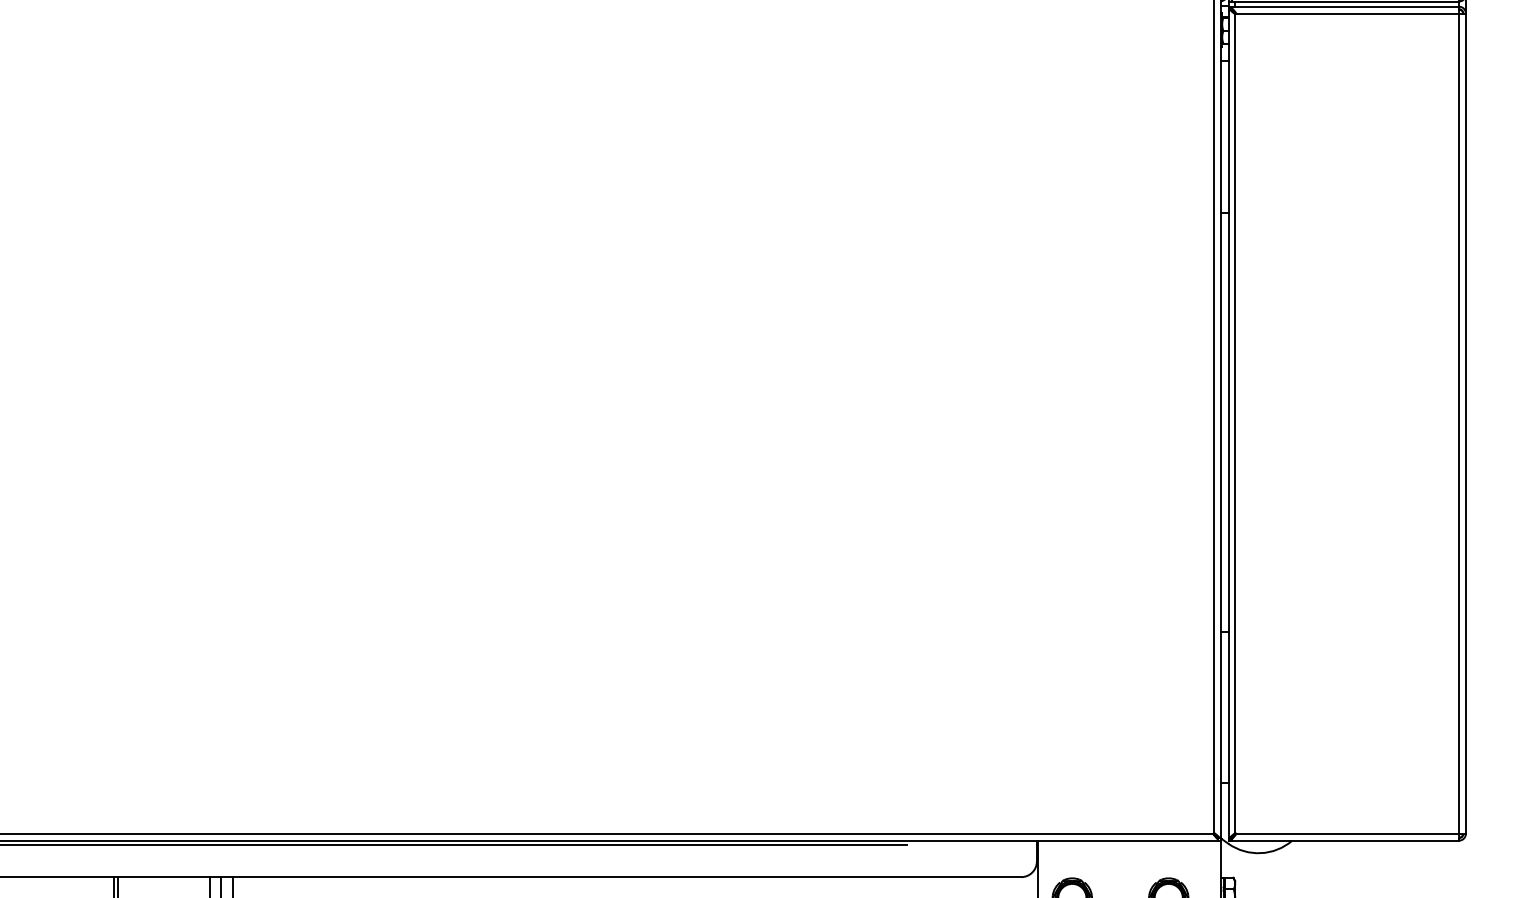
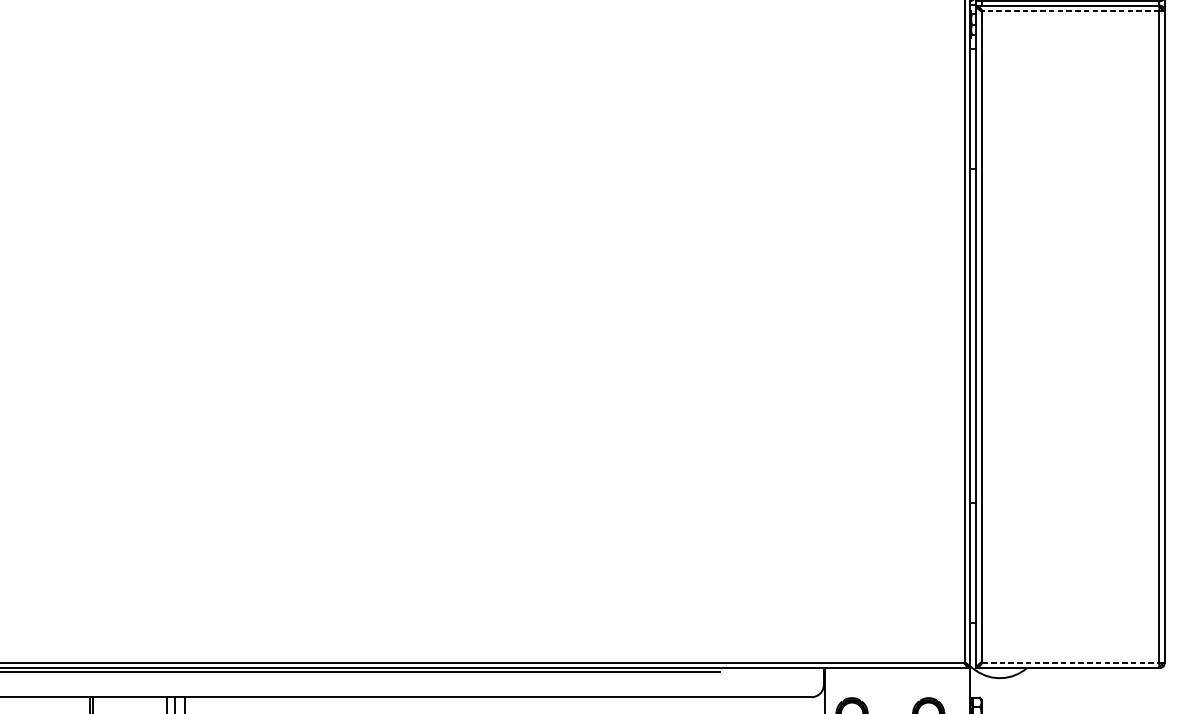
line: (1347, 13) -> (1070, 10), solid -> dashed
line: (1348, 833) -> (1071, 662), solid -> dashed

